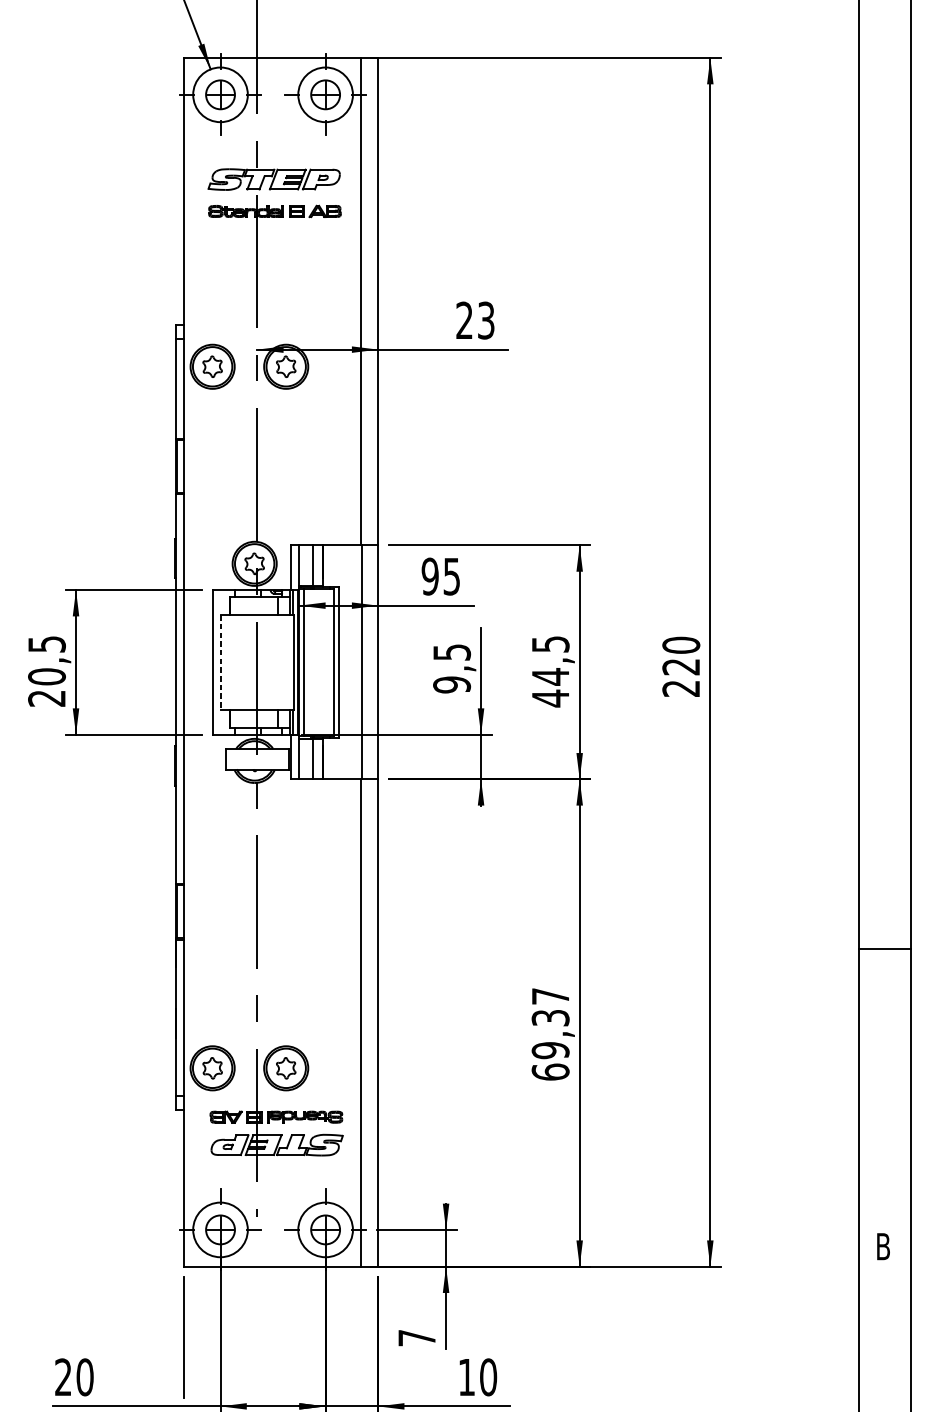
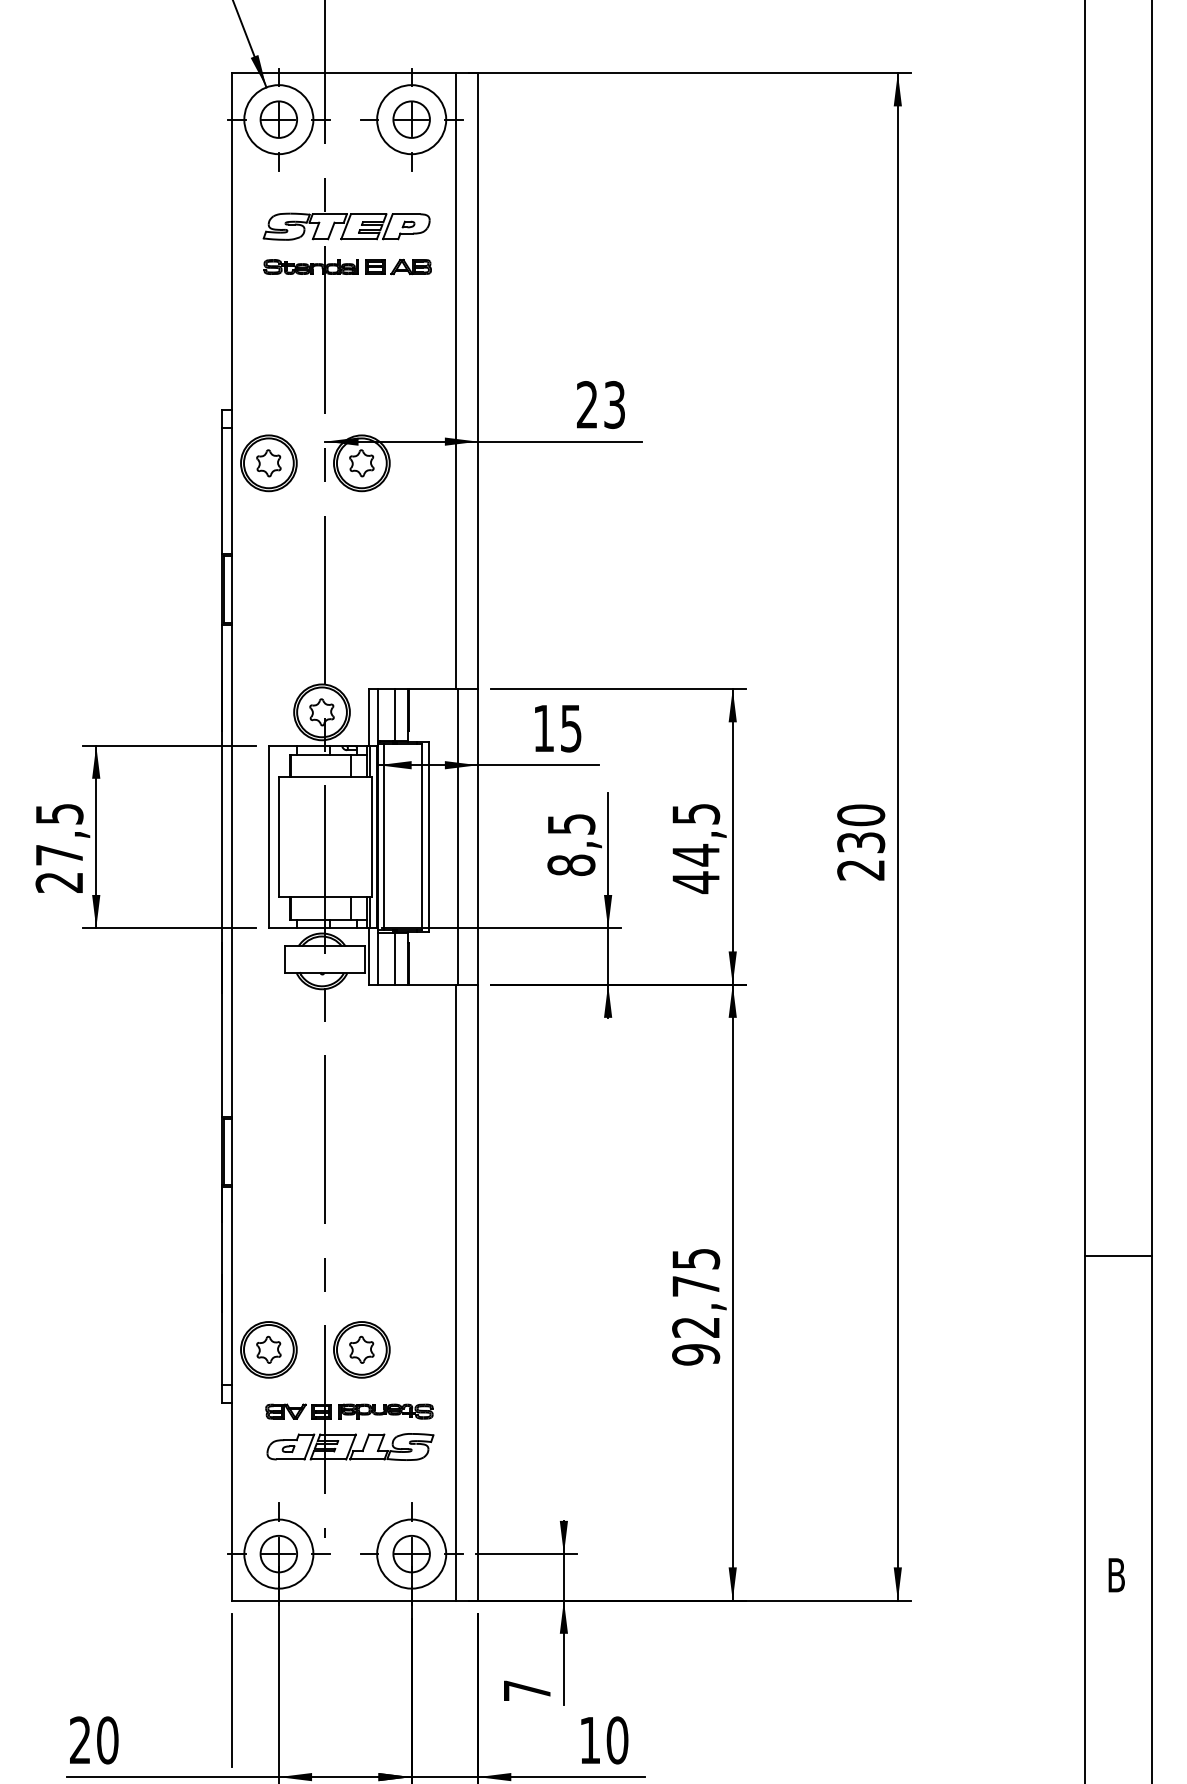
text: (429, 576) -> (543, 728), 95 -> 15
line: (220, 662) -> (278, 836), dashed -> solid
text: (681, 666) -> (861, 842), 220 -> 230
text: (46, 676) -> (59, 854), 20,5 -> 27,5
text: (452, 685) -> (571, 865), 9,5 -> 8,5
line: (884, 949) -> (1118, 1256), moved
text: (551, 1034) -> (696, 1307), 69,37 -> 92,75

